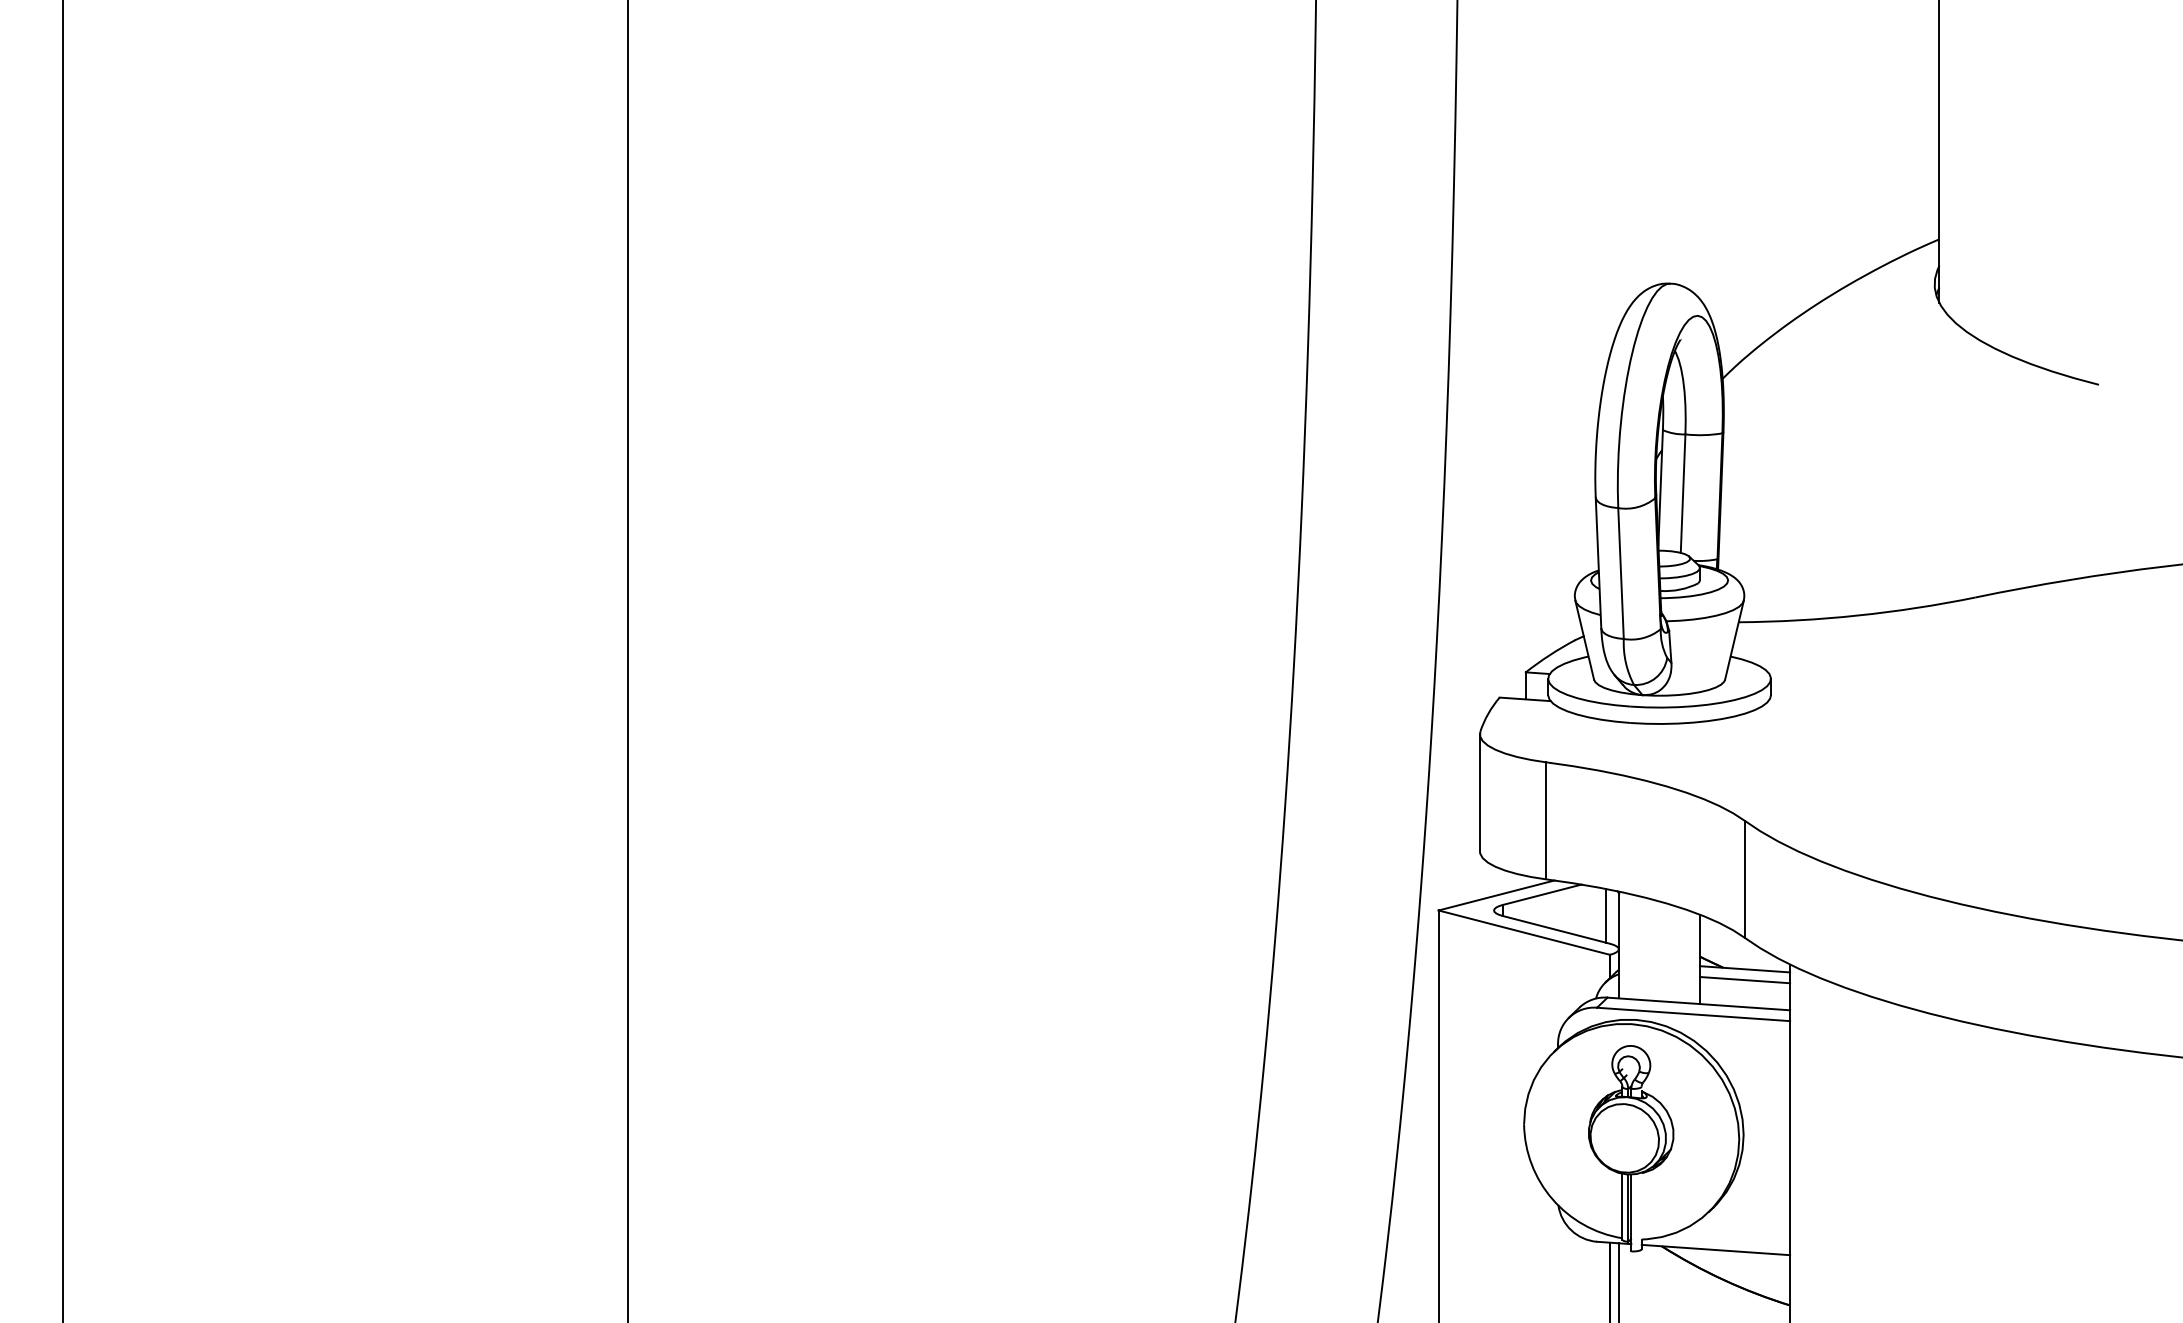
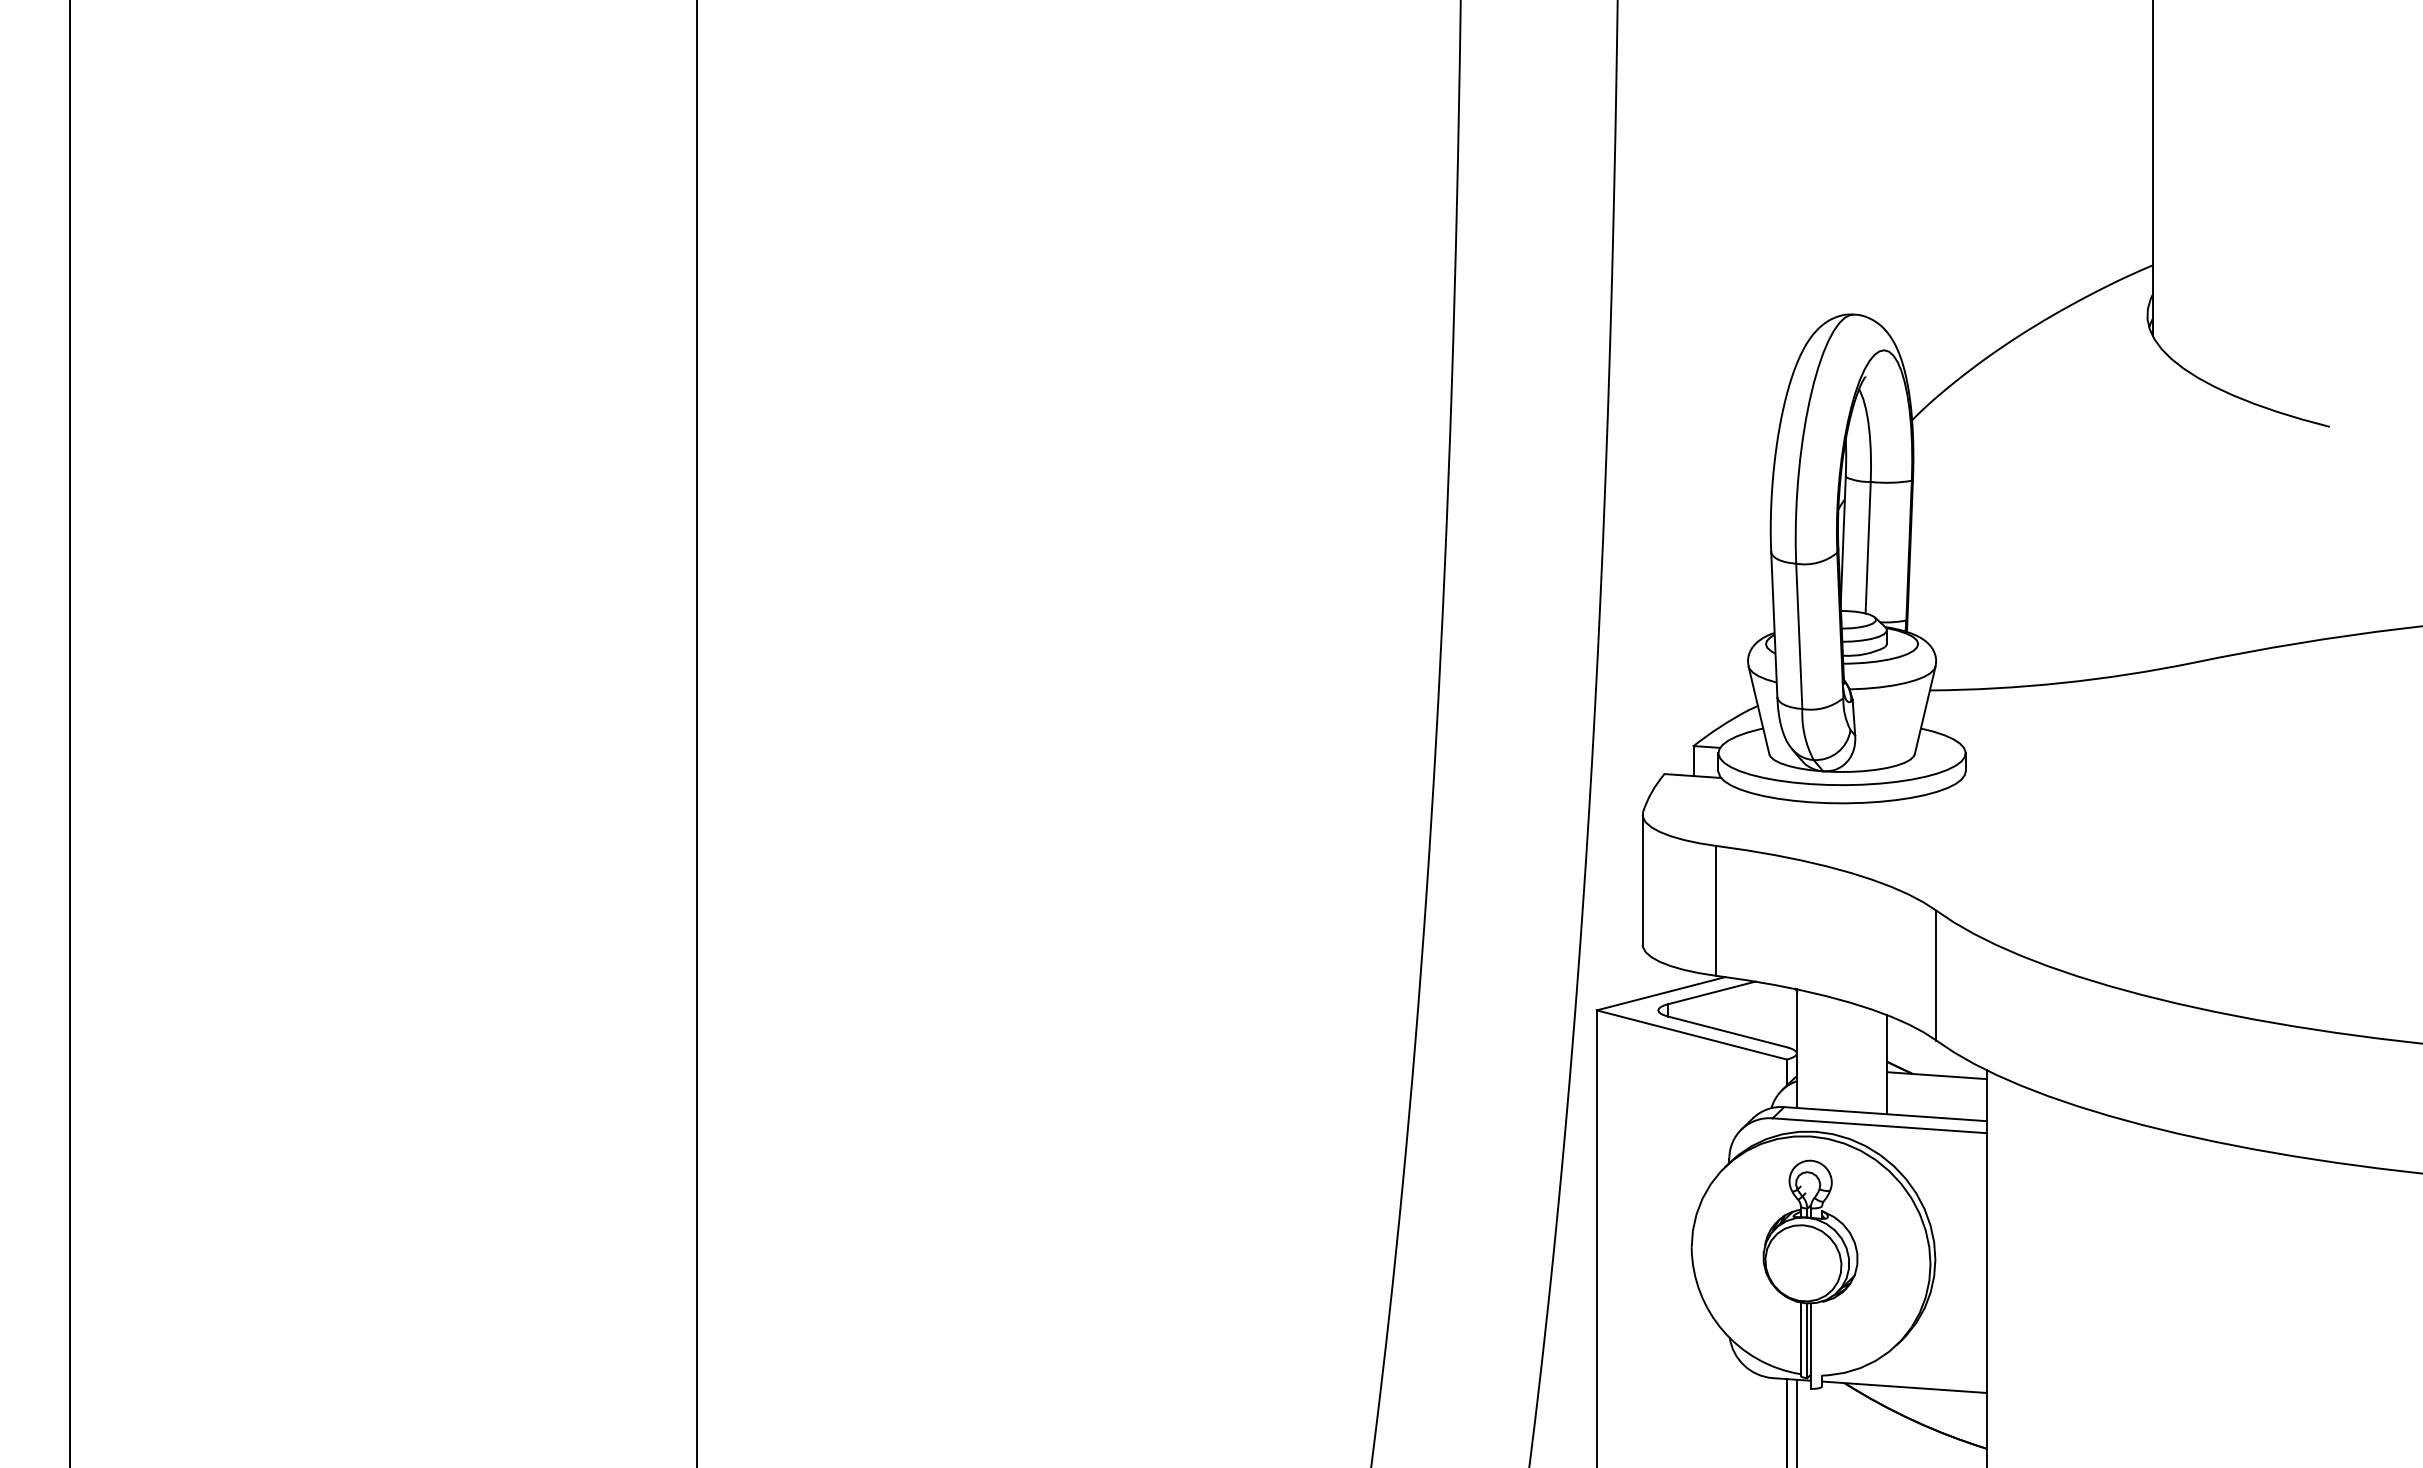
line: (1605, 916) -> (1782, 1016), removed
line: (1744, 979) -> (1936, 1087), removed

